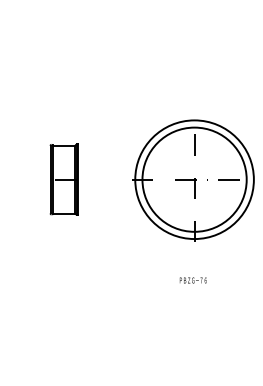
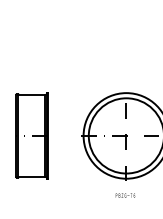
part: (63, 179) -> (31, 135), size x1.67
text: (192, 280) -> (124, 195), moved

